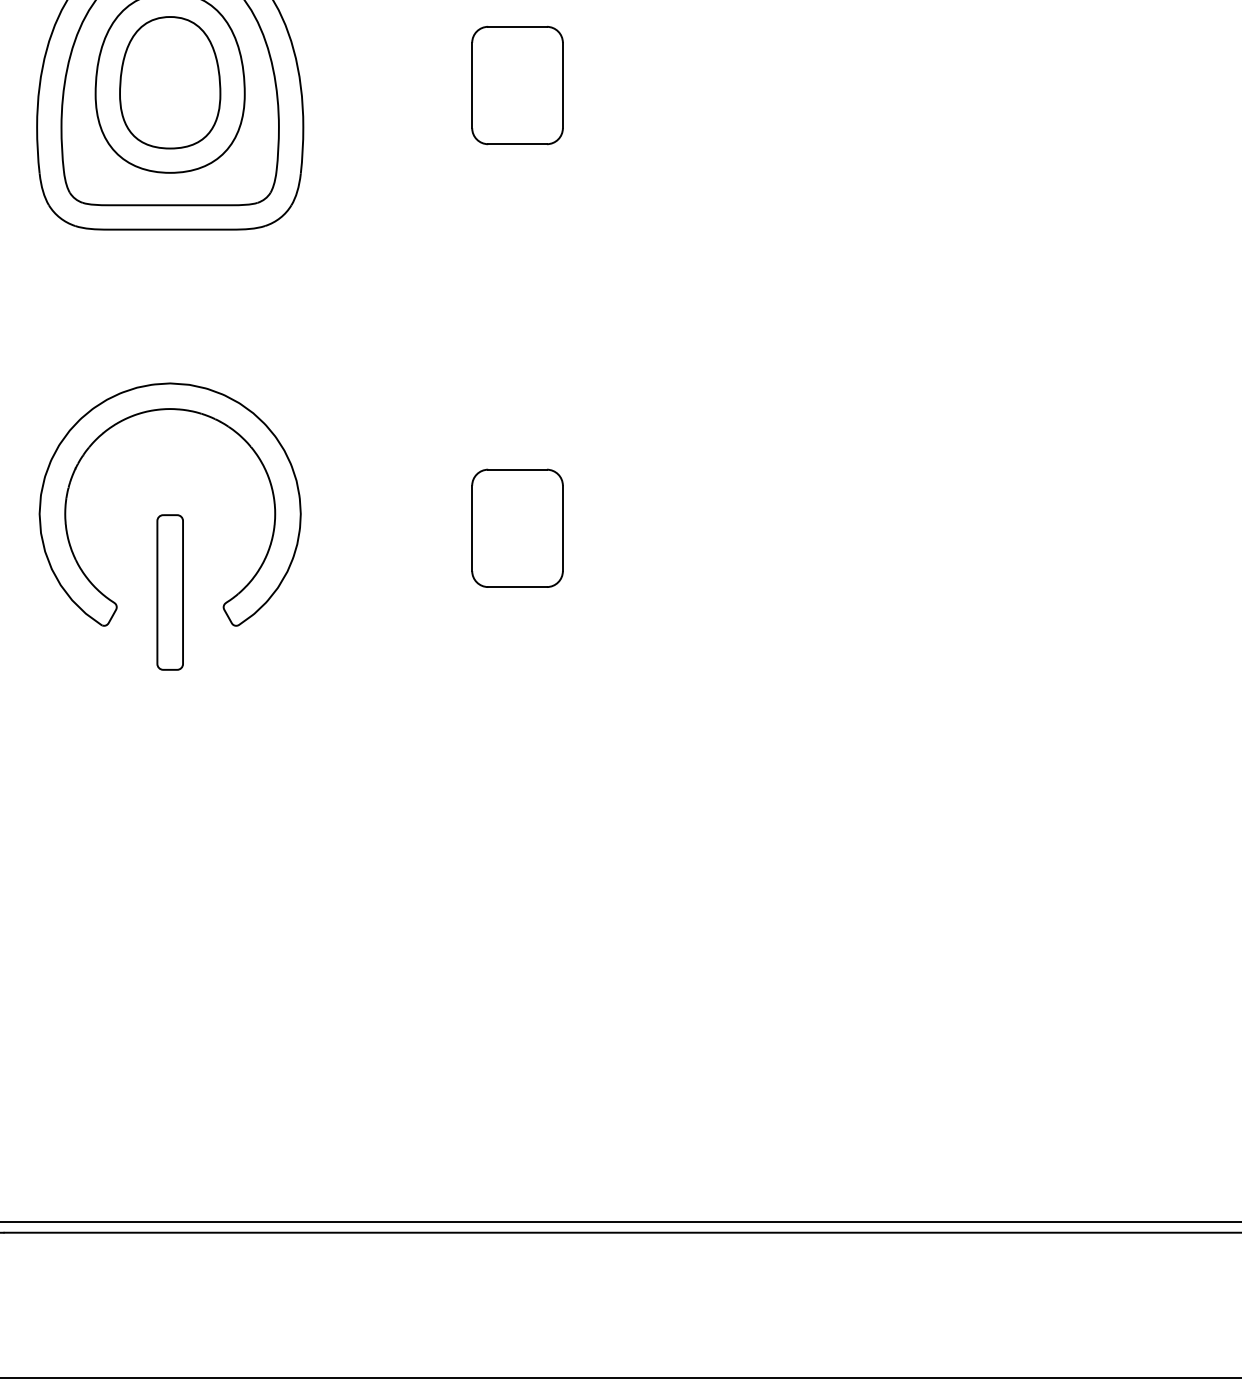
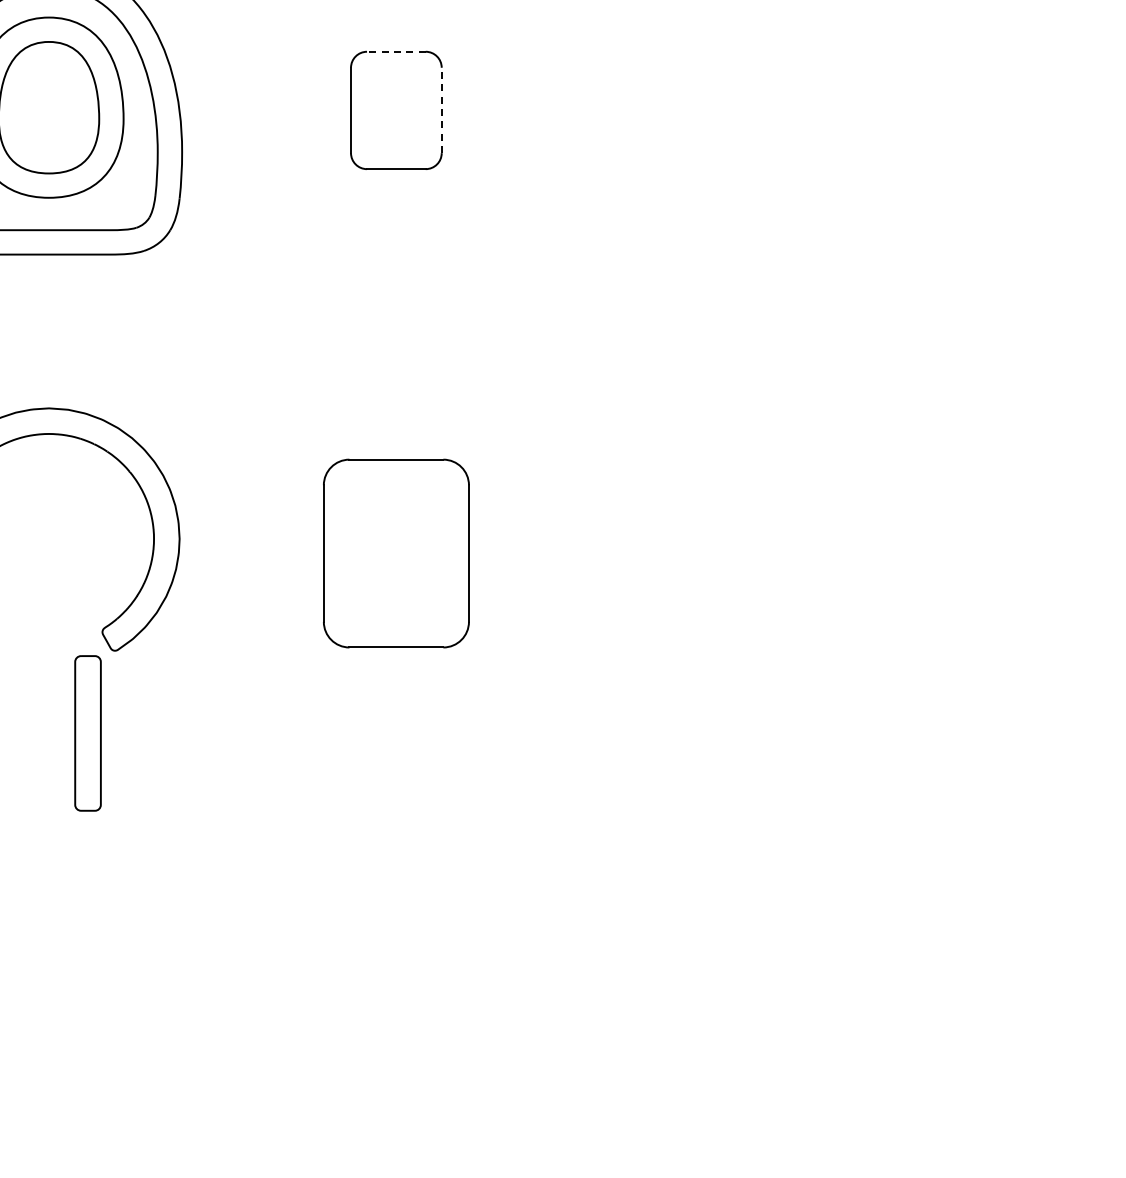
line: (517, 26) -> (396, 51), solid -> dashed
line: (562, 85) -> (441, 110), solid -> dashed
part: (517, 527) -> (396, 552), size x1.6
part: (169, 592) -> (87, 733), moved

